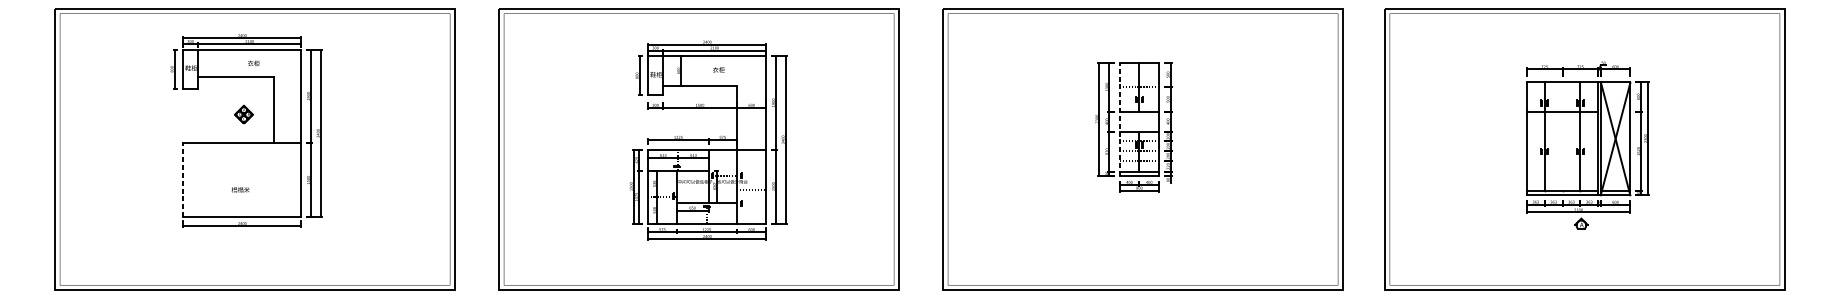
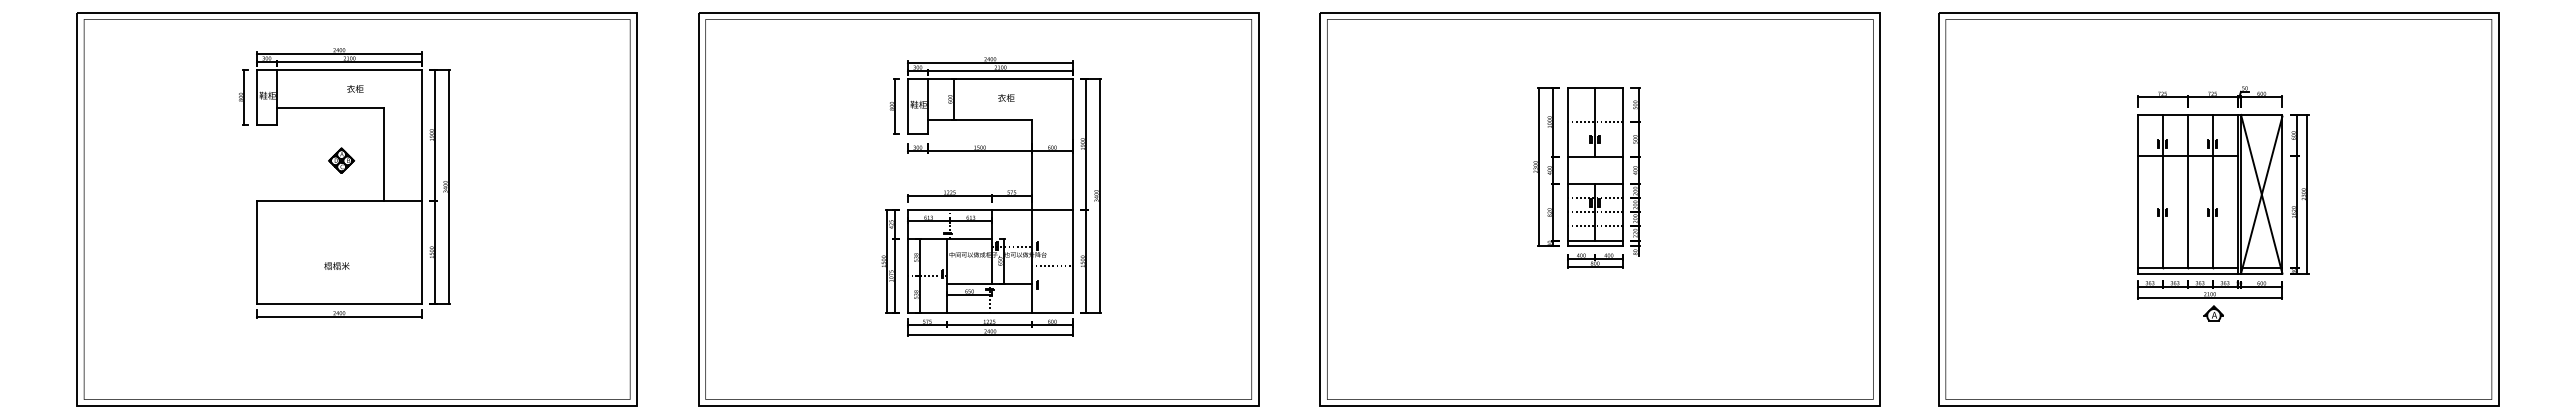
line: (1119, 118) -> (1567, 166), dashed -> solid
line: (1562, 136) -> (2187, 191), added
line: (183, 180) -> (256, 252), dashed -> solid

